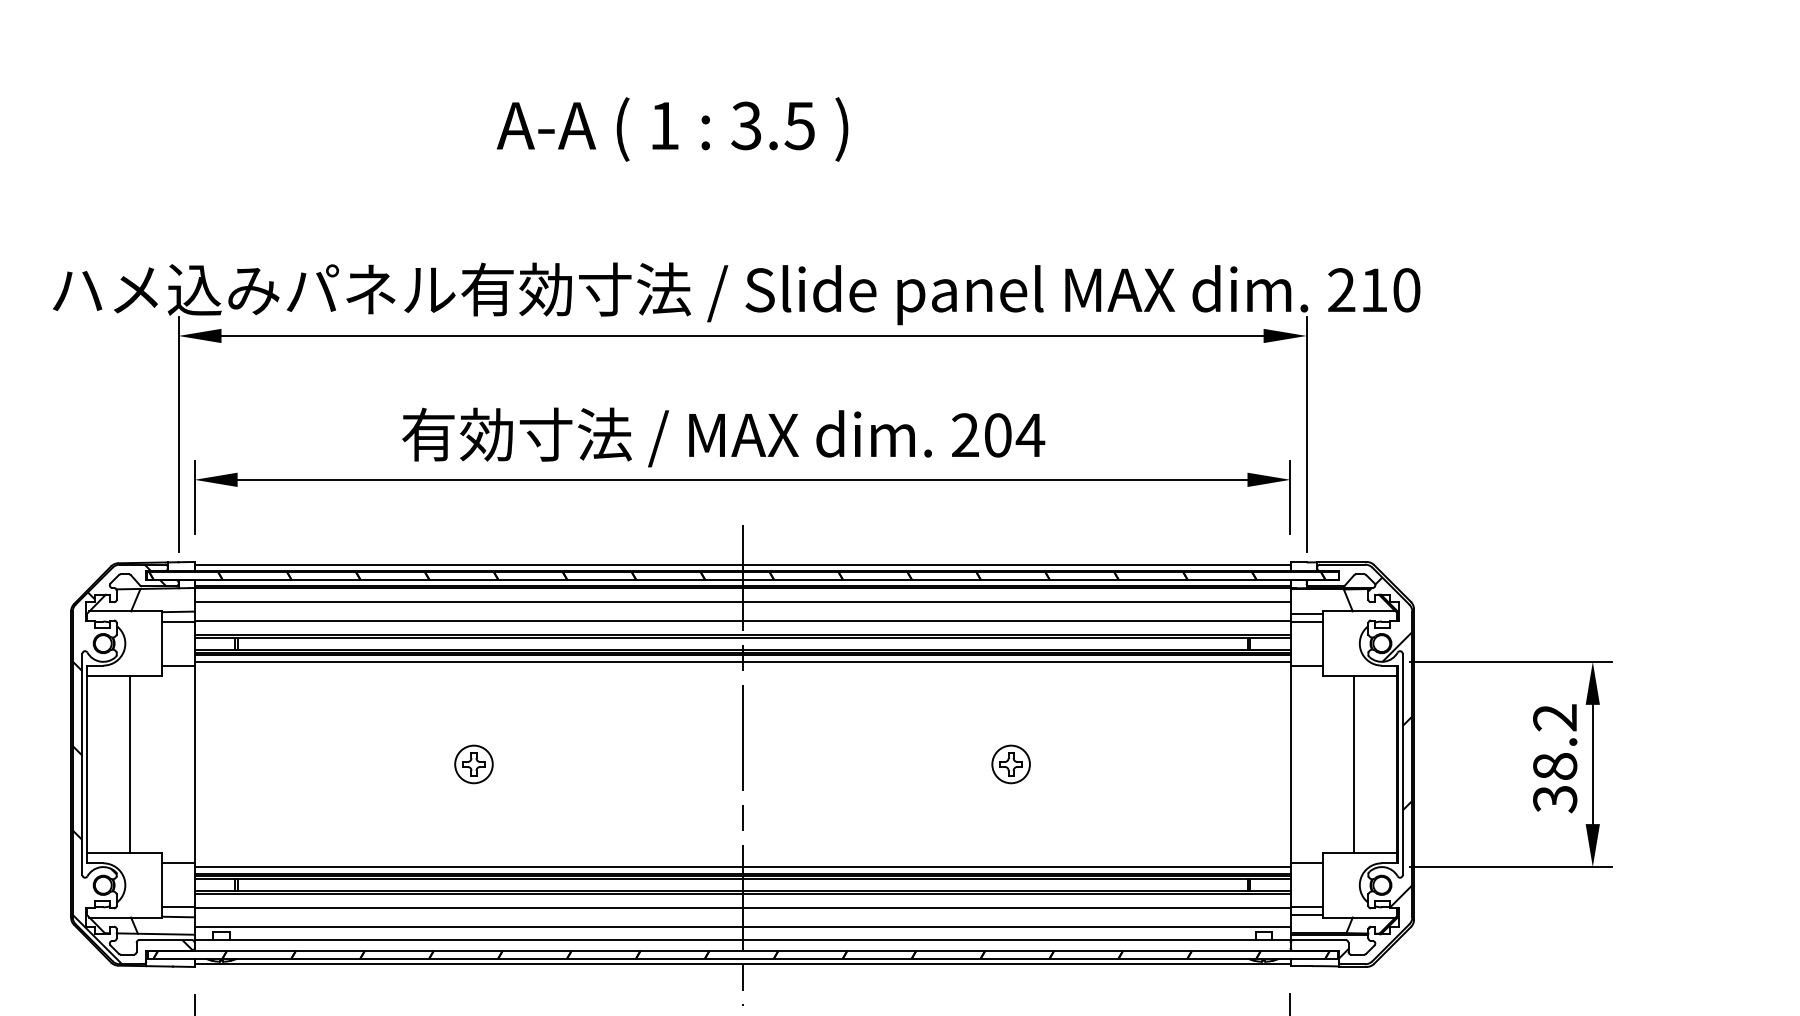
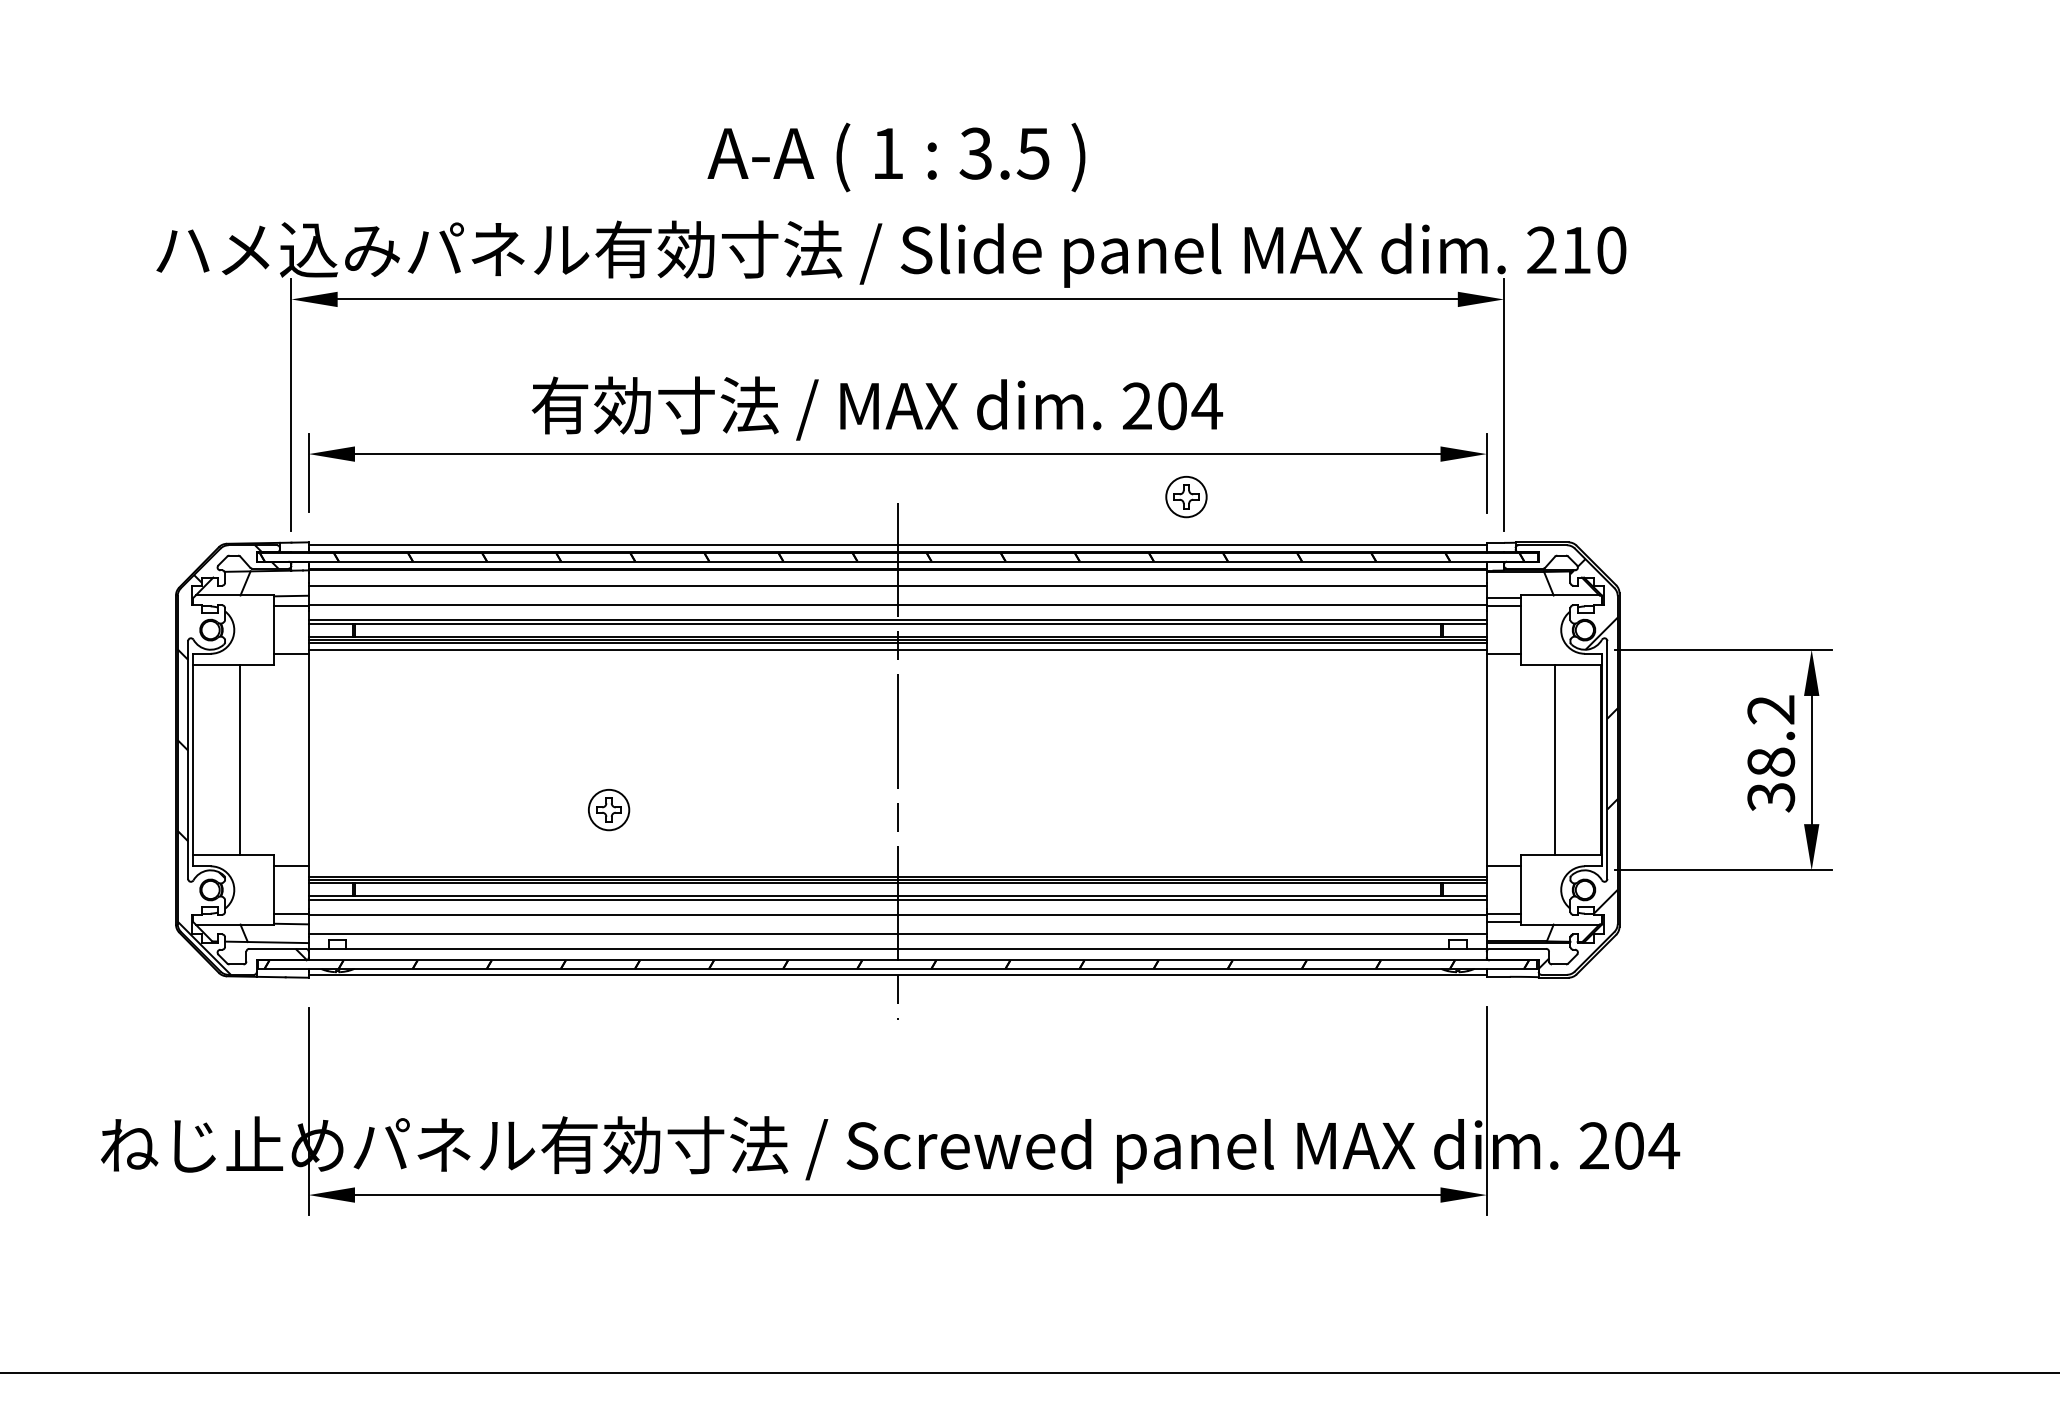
text: (672, 129) -> (896, 157), moved
part: (474, 764) -> (609, 810), moved
part: (1011, 764) -> (1186, 497), moved
line: (742, 867) -> (897, 870), removed

